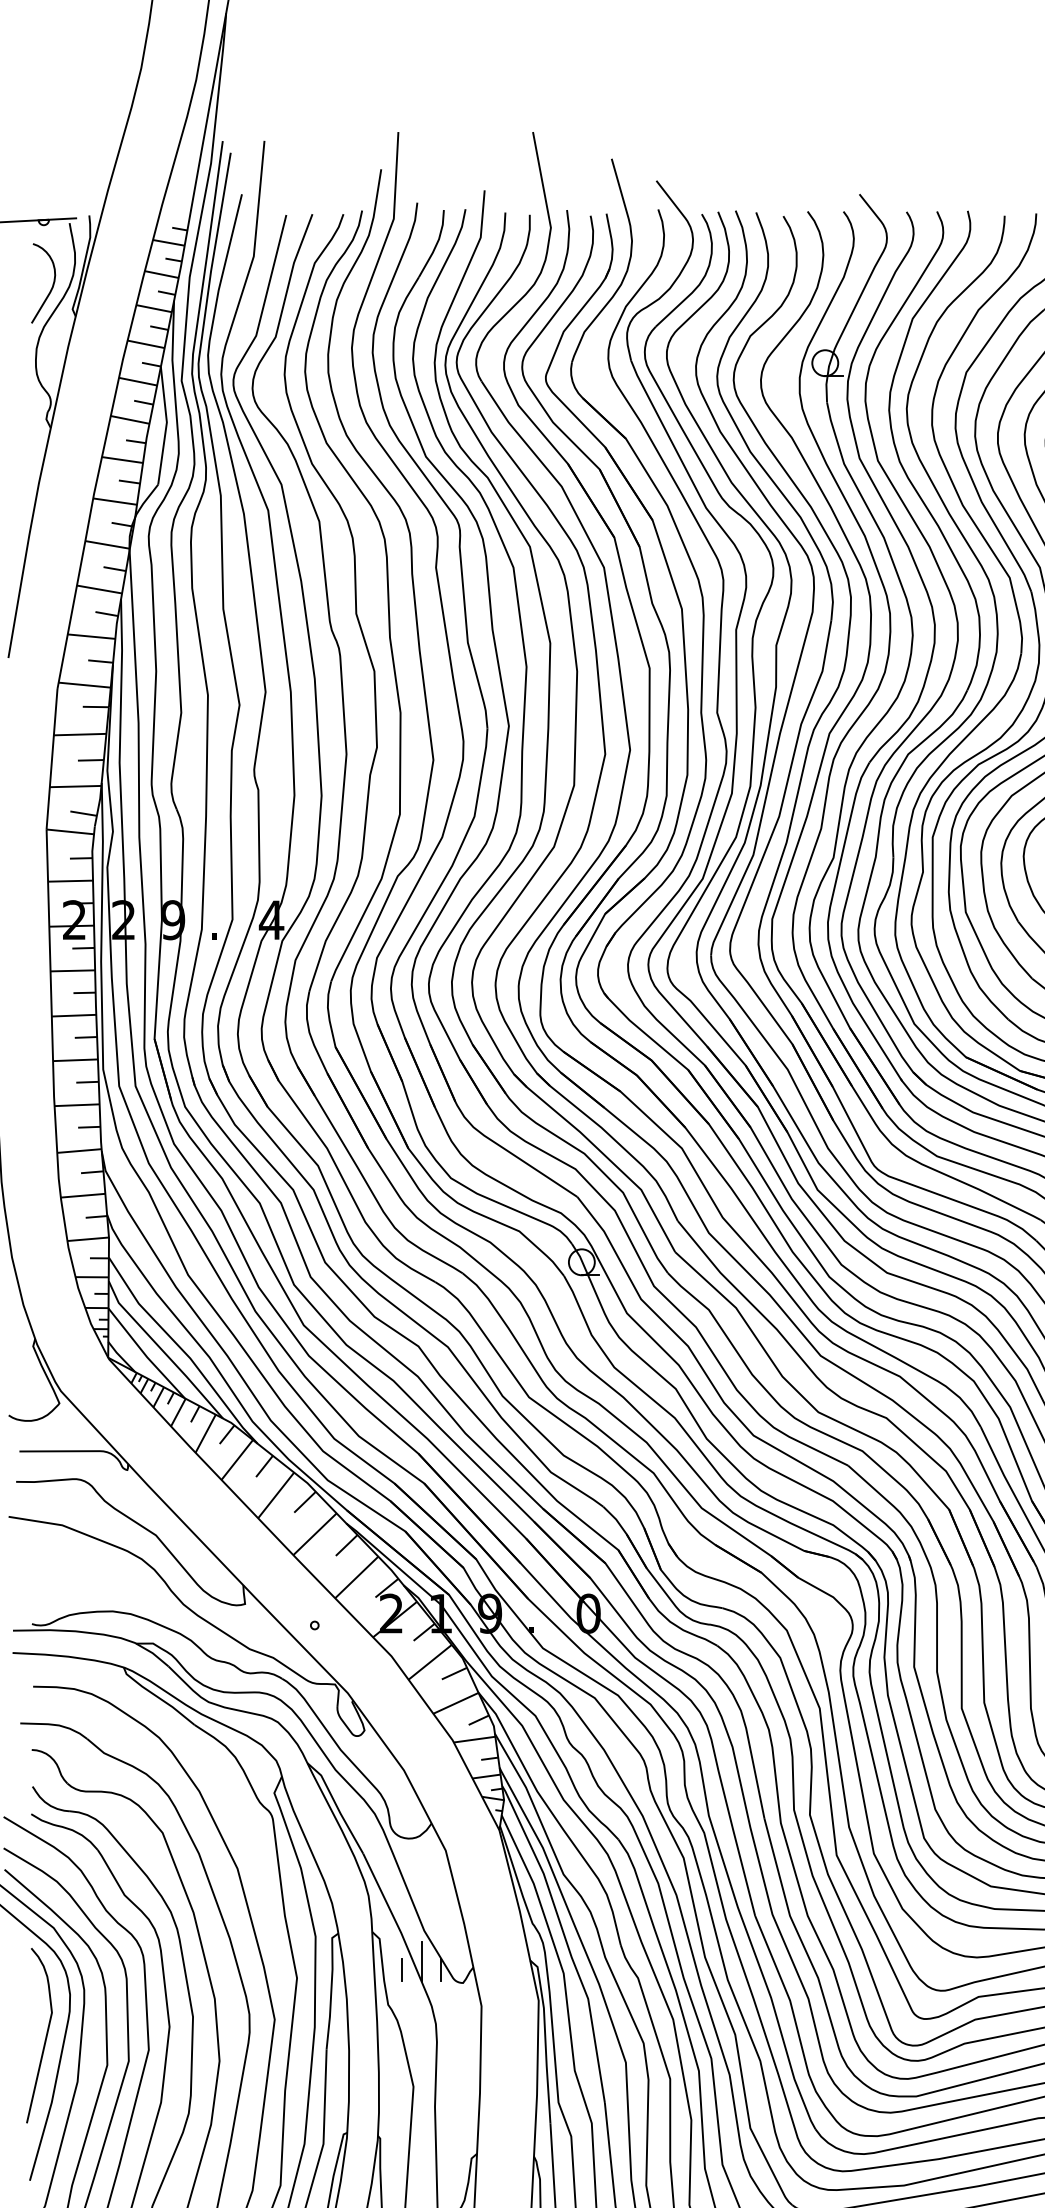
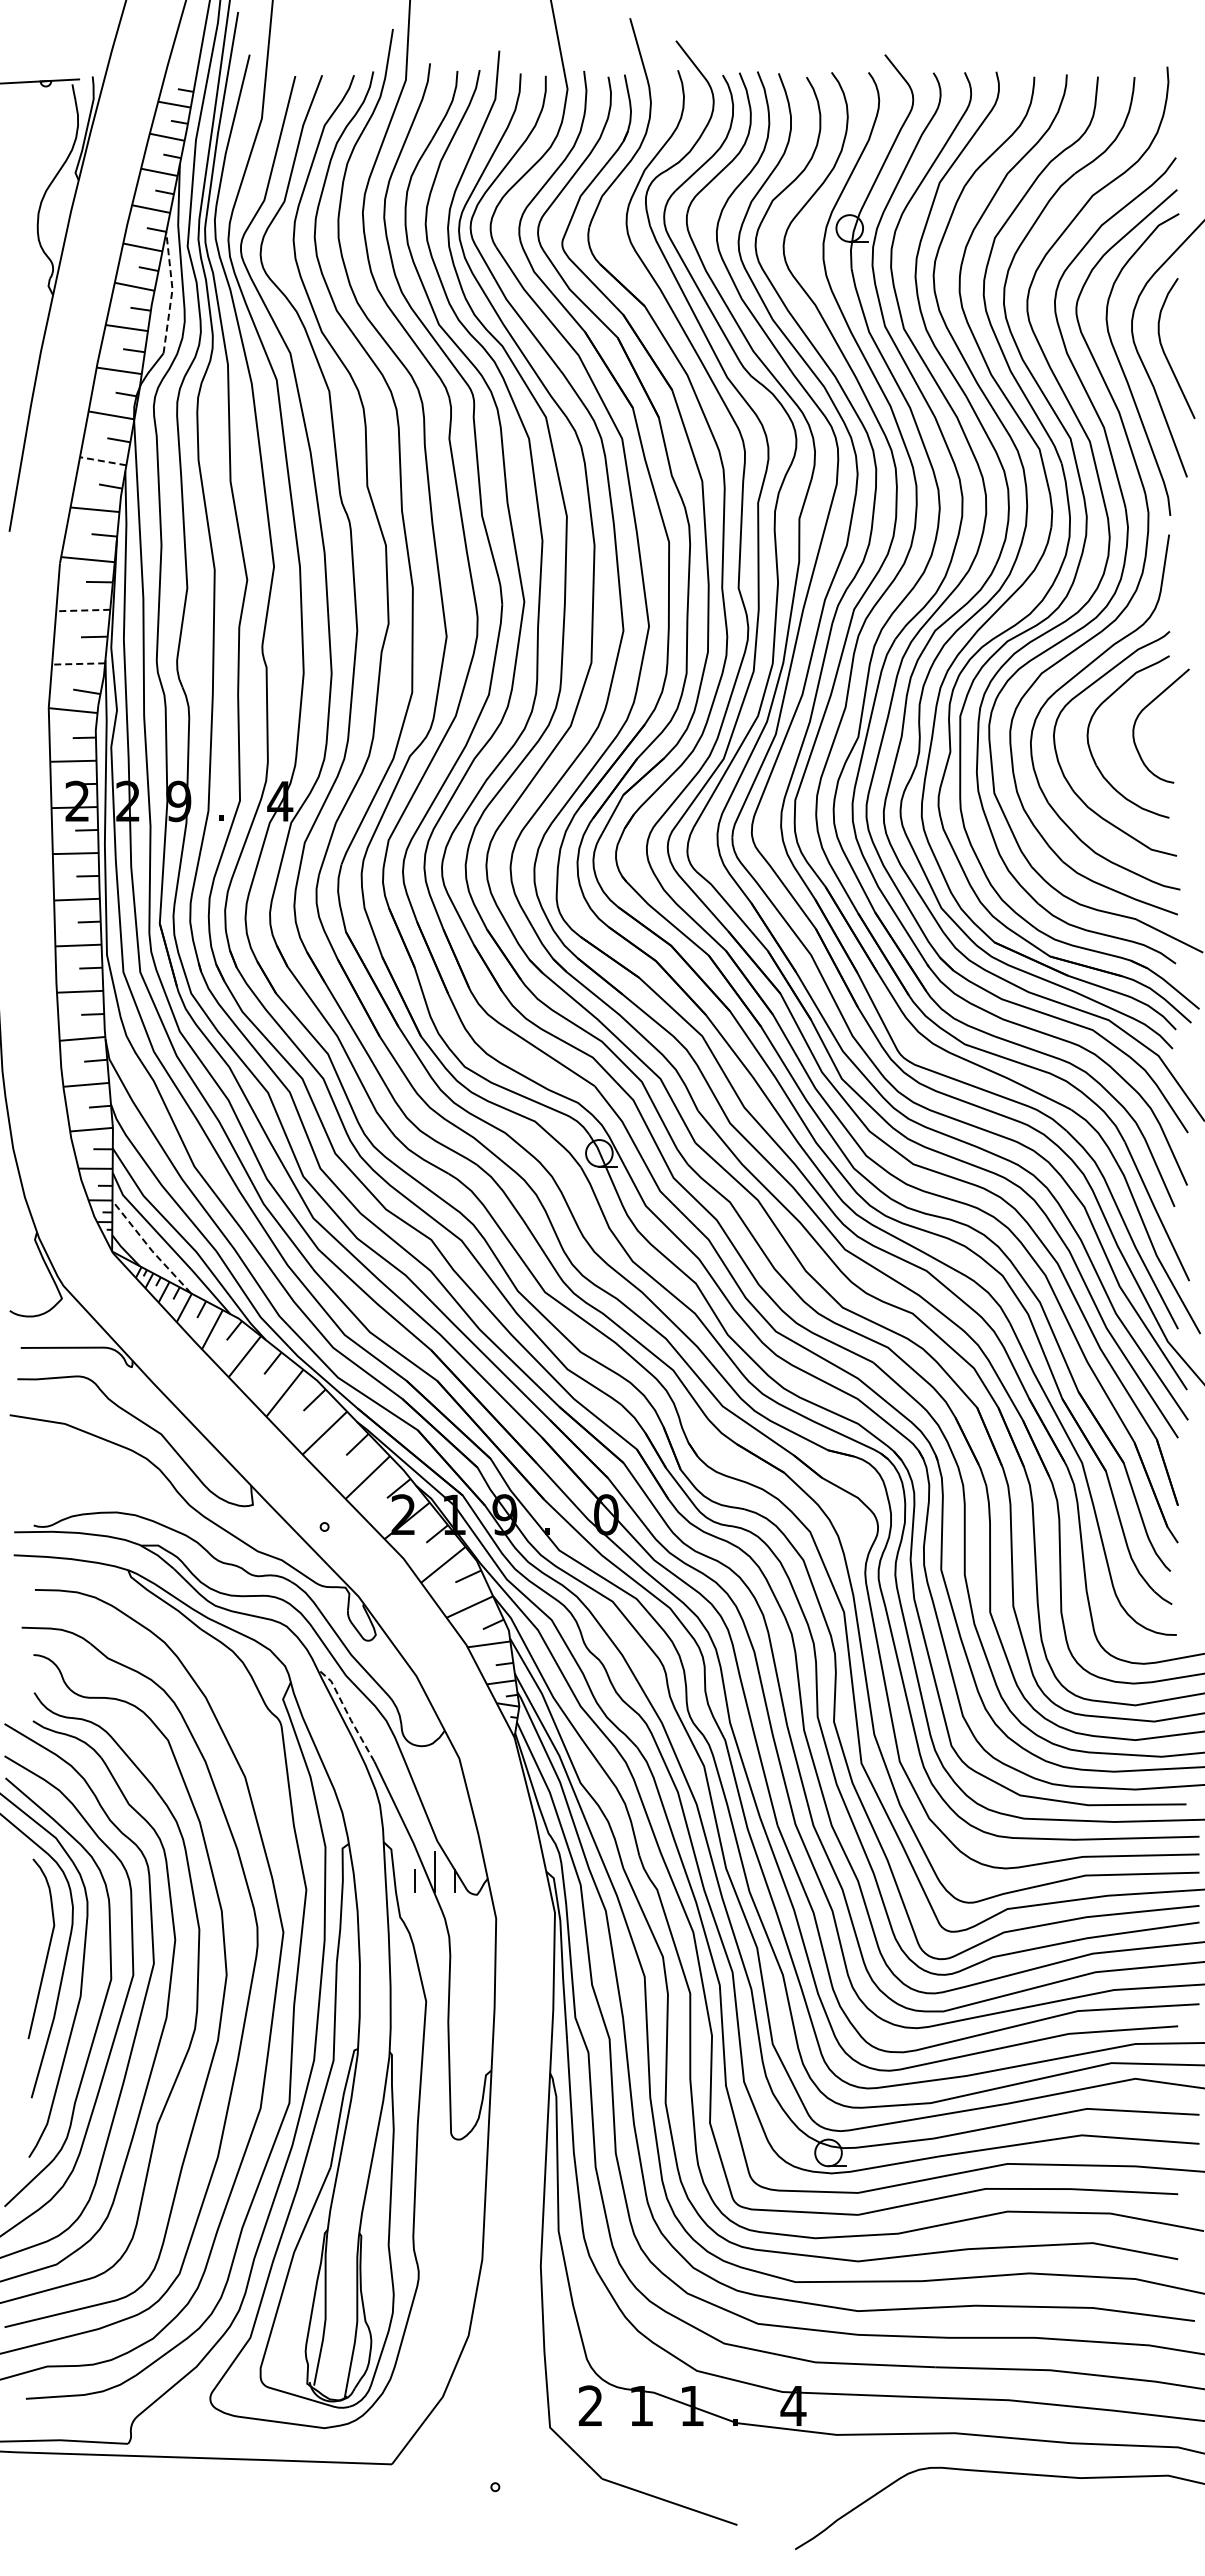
curve: (52, 285) -> (54, 148), removed
line: (166, 425) -> (172, 292), solid -> dashed
line: (99, 589) -> (103, 461), solid -> dashed
line: (79, 734) -> (82, 610), solid -> dashed
line: (75, 786) -> (78, 663), solid -> dashed
line: (145, 1354) -> (150, 1248), solid -> dashed
line: (337, 1806) -> (347, 1713), solid -> dashed

